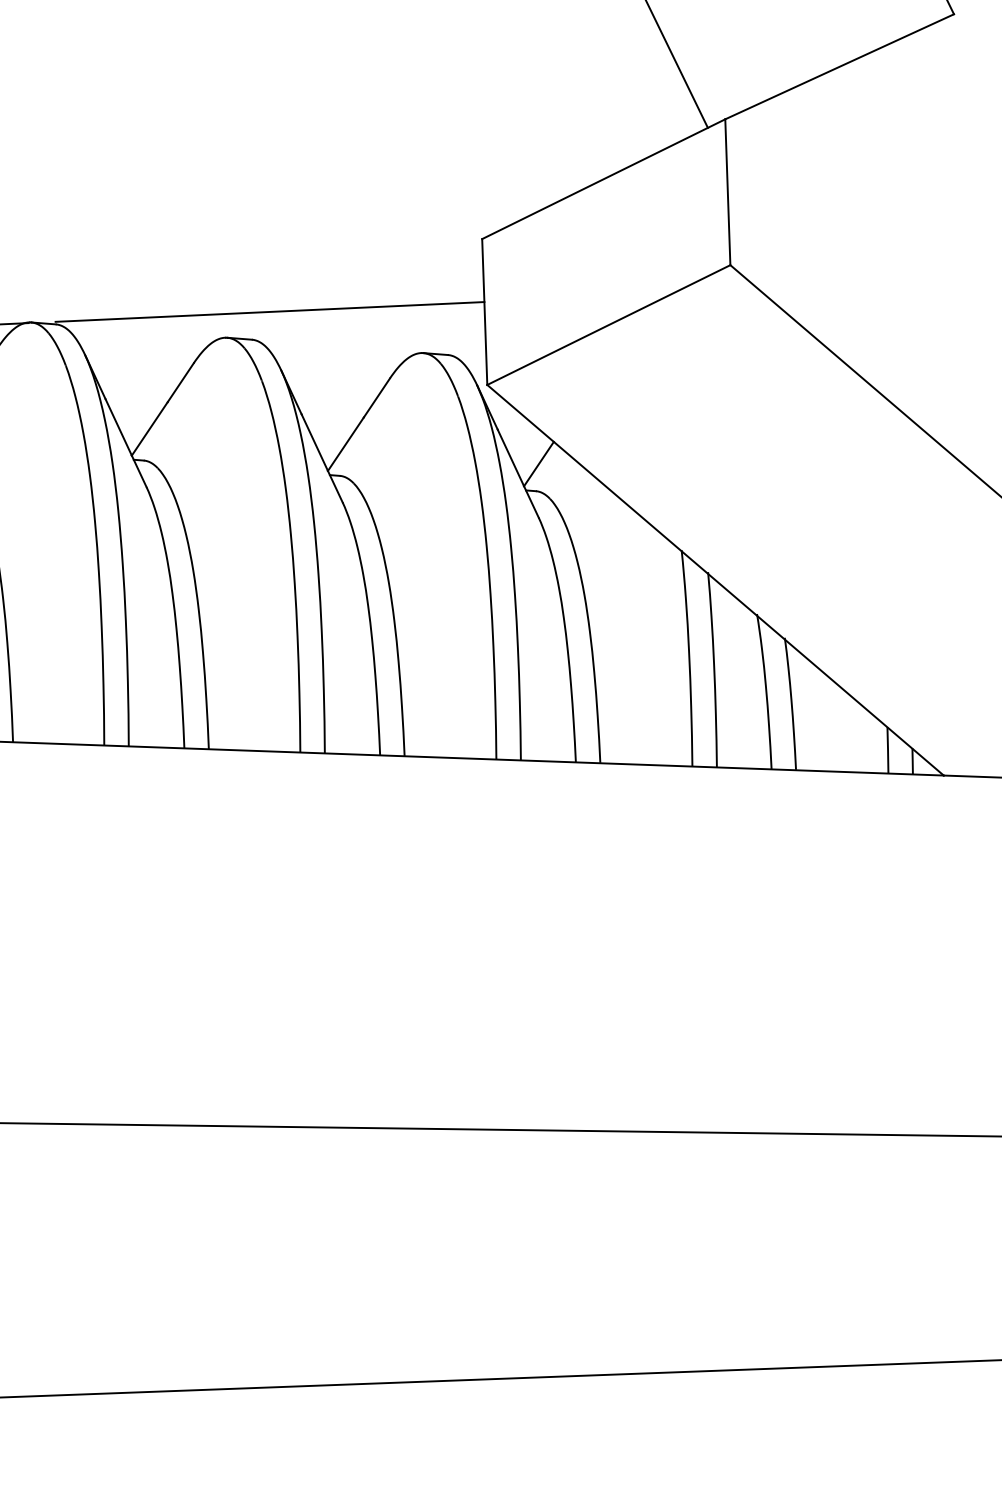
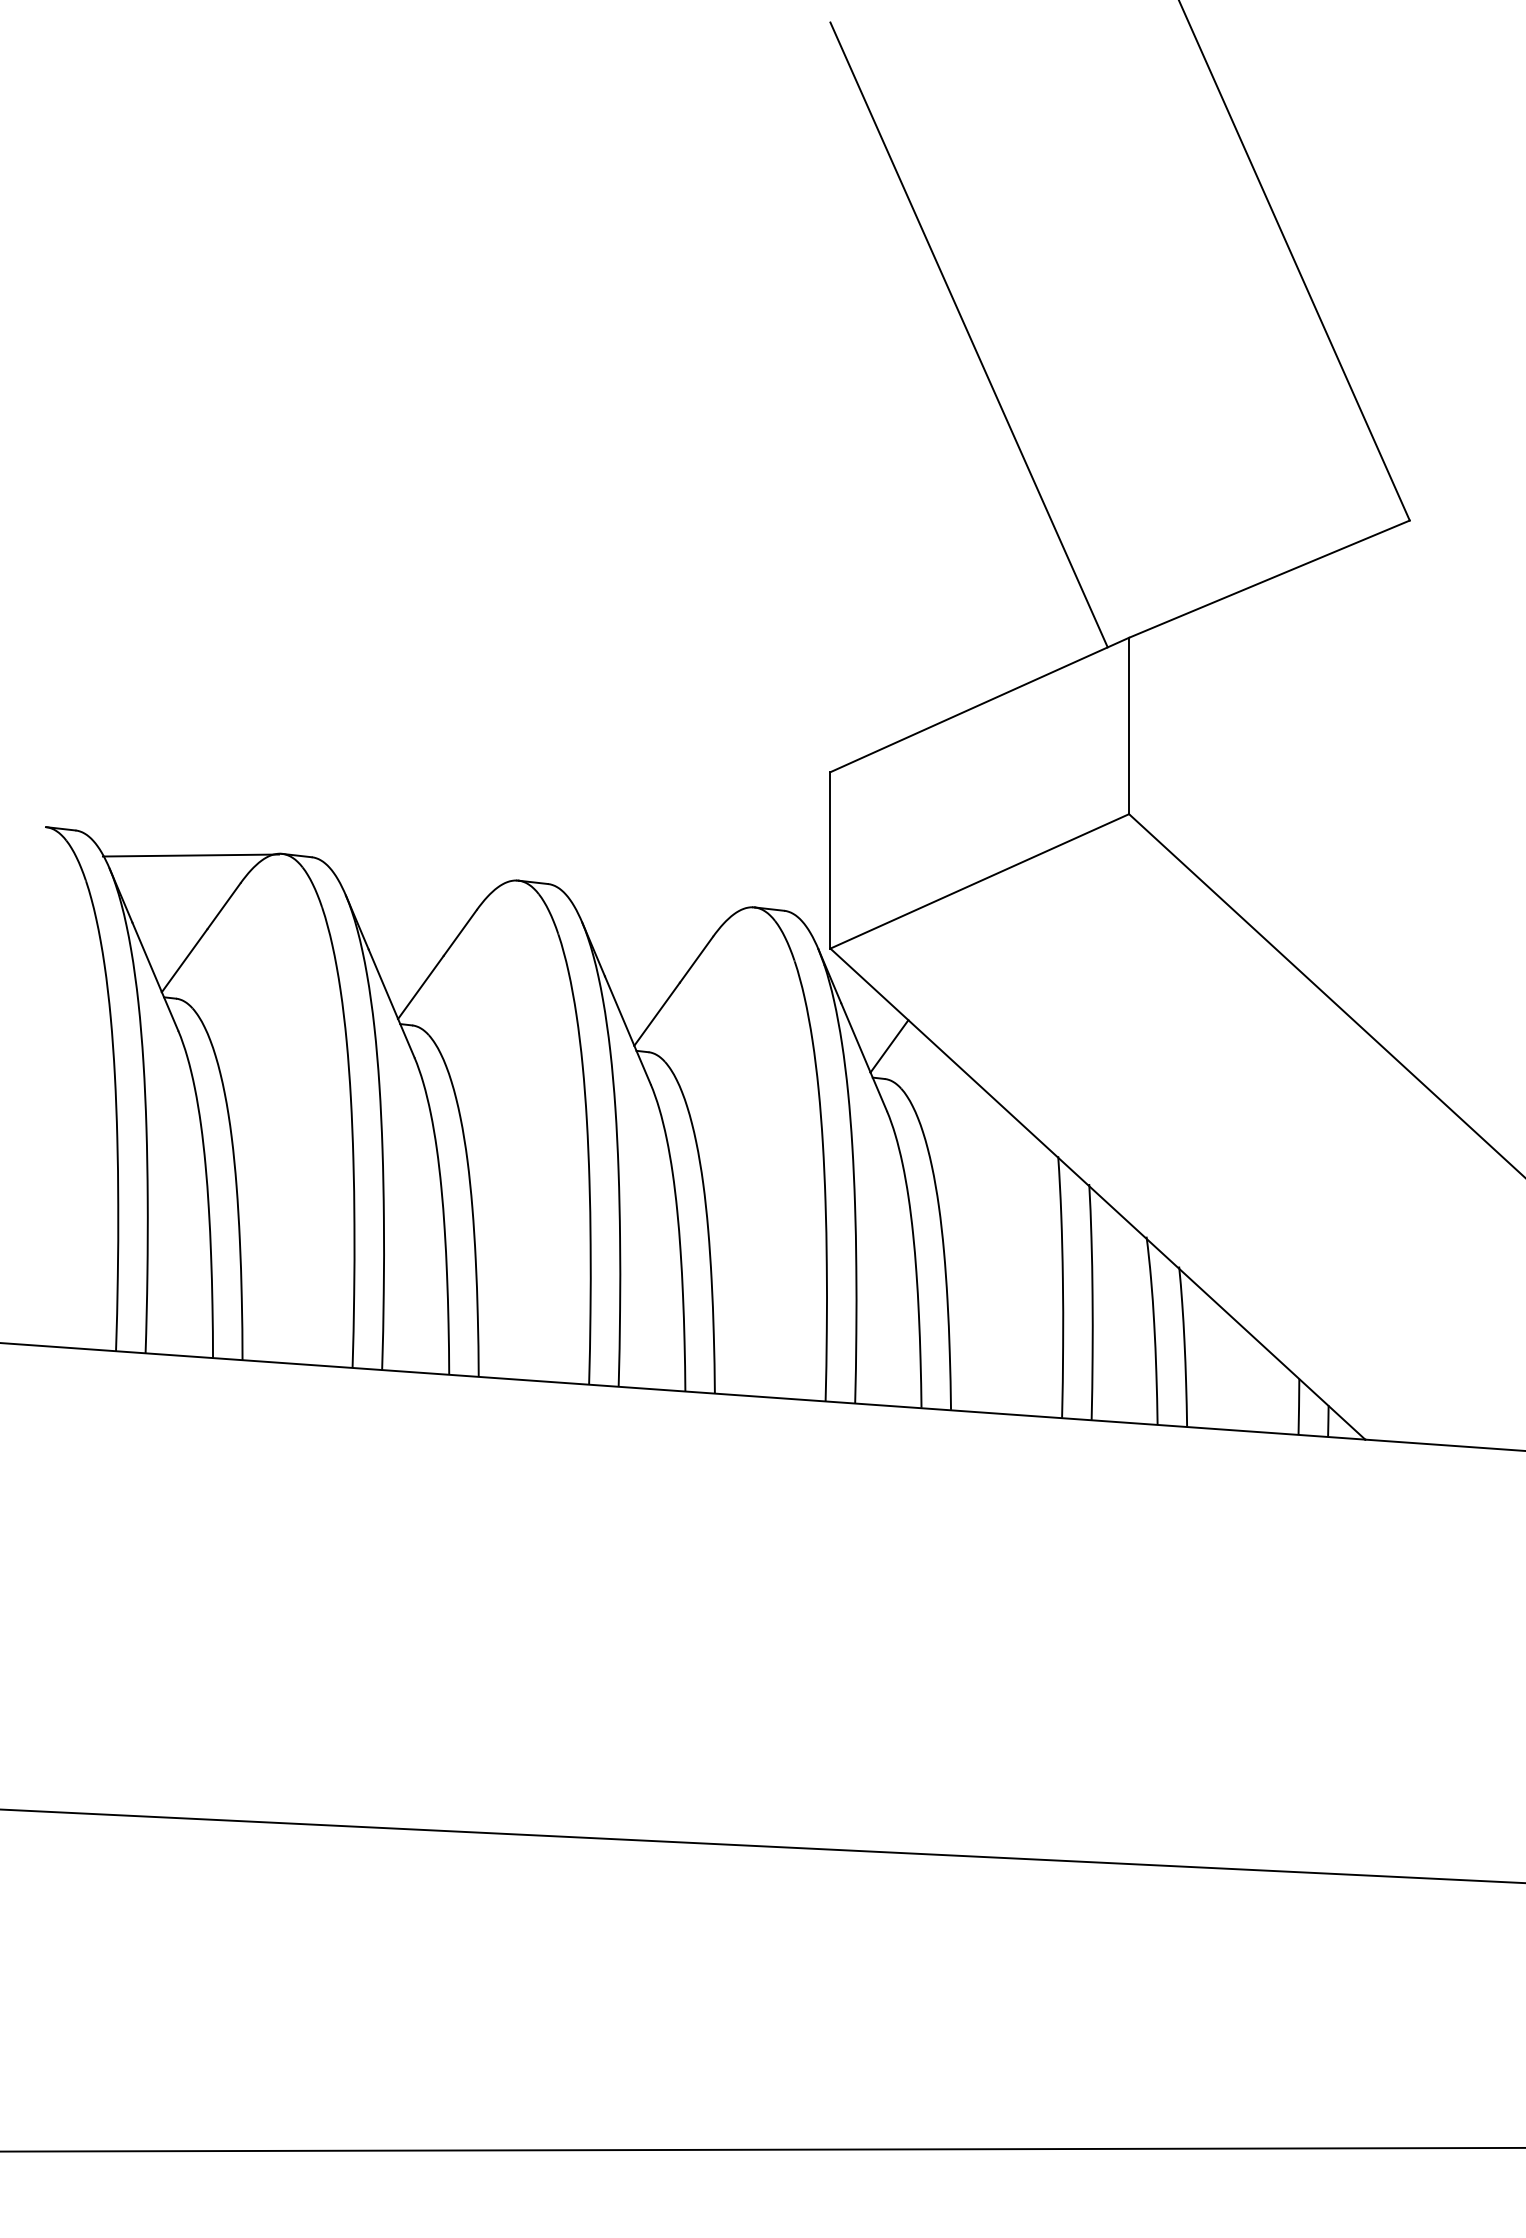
line: (269, 312) -> (570, 851), removed

